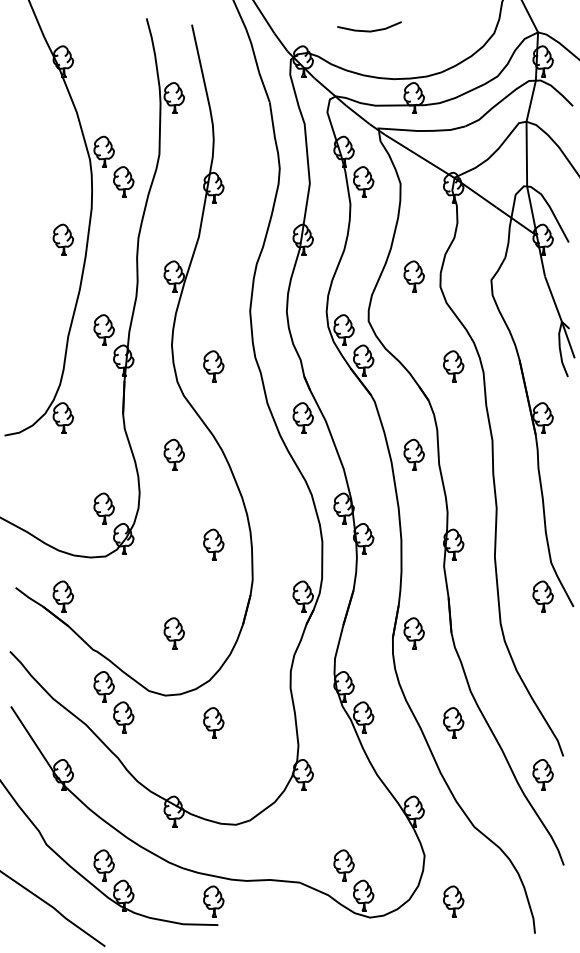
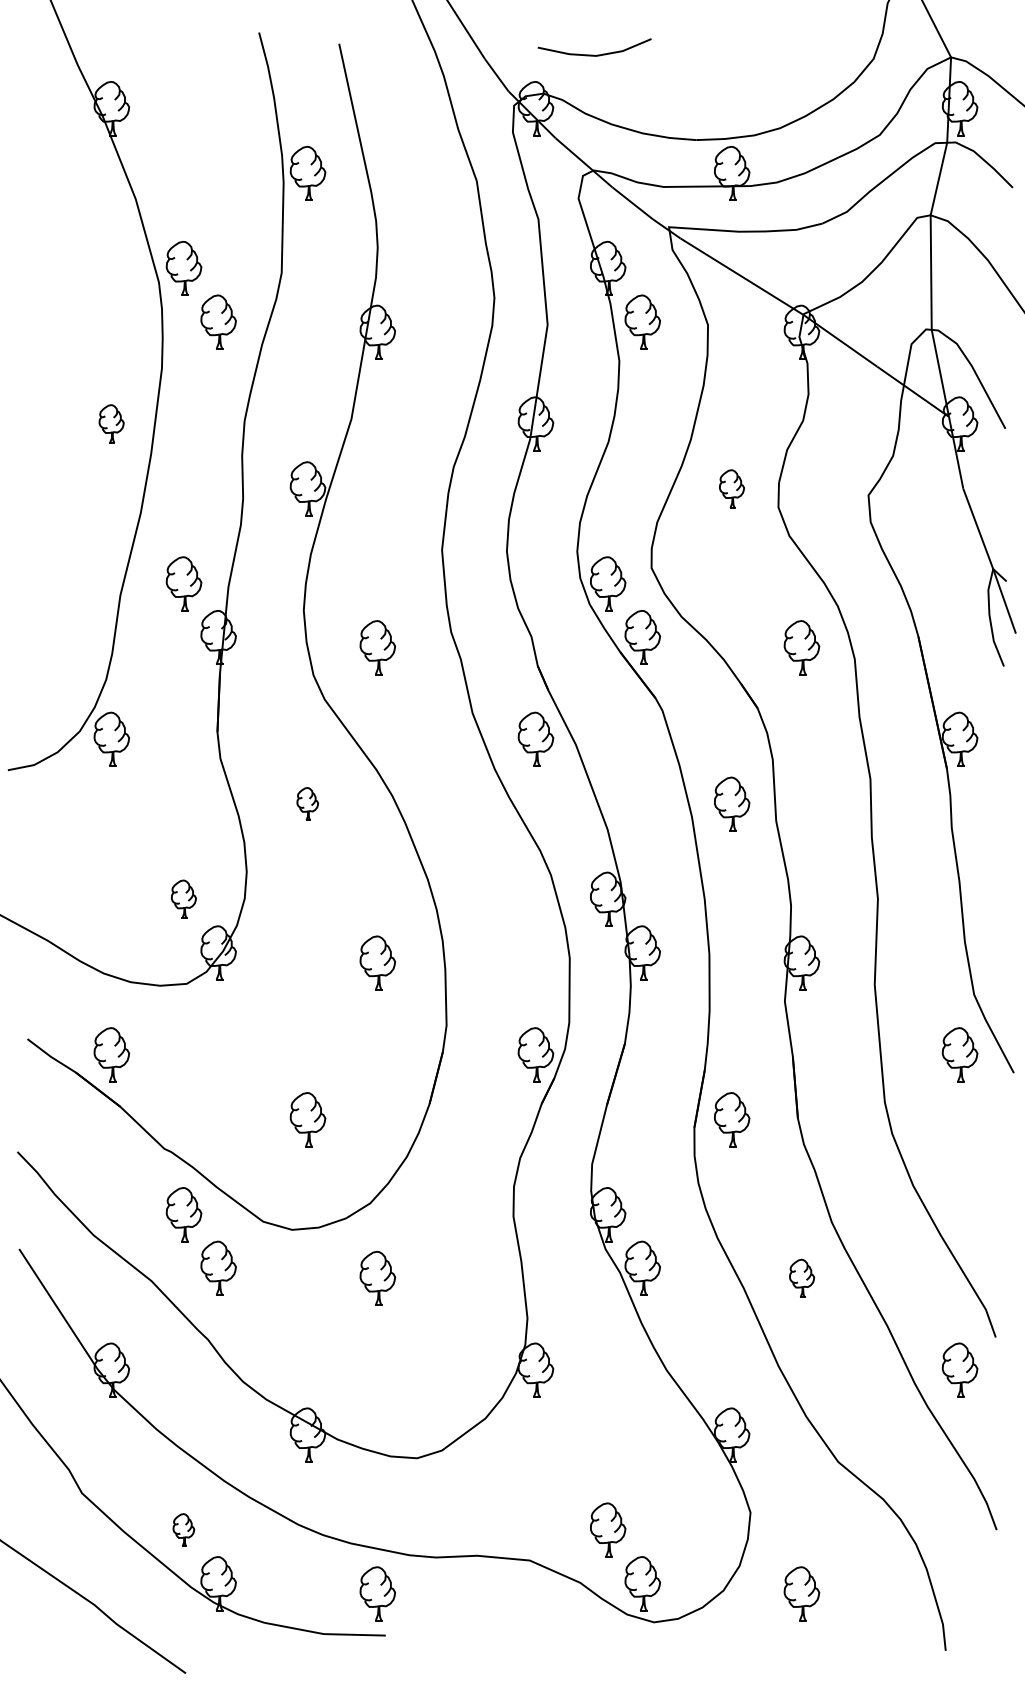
line: (369, 30) -> (594, 54), moved
part: (62, 239) -> (110, 423), size x0.7
part: (413, 276) -> (730, 488), size x0.7
part: (173, 454) -> (306, 803), size x0.6
part: (103, 508) -> (182, 899), size x0.7
part: (453, 722) -> (801, 1277), size x0.7
part: (103, 865) -> (182, 1530), size x0.6

